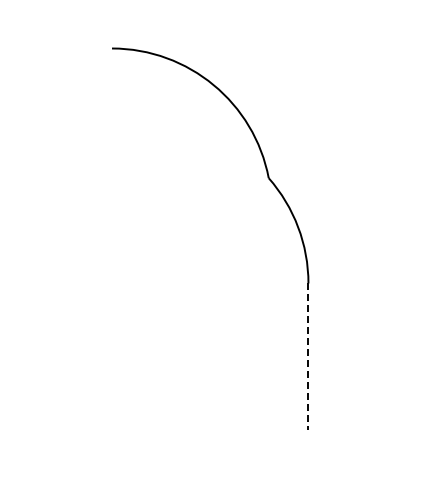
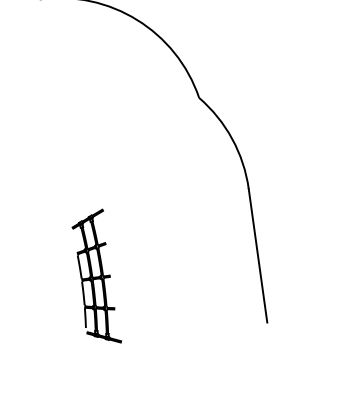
part: (130, 356) -> (95, 278), added
line: (308, 357) -> (258, 256), dashed -> solid

